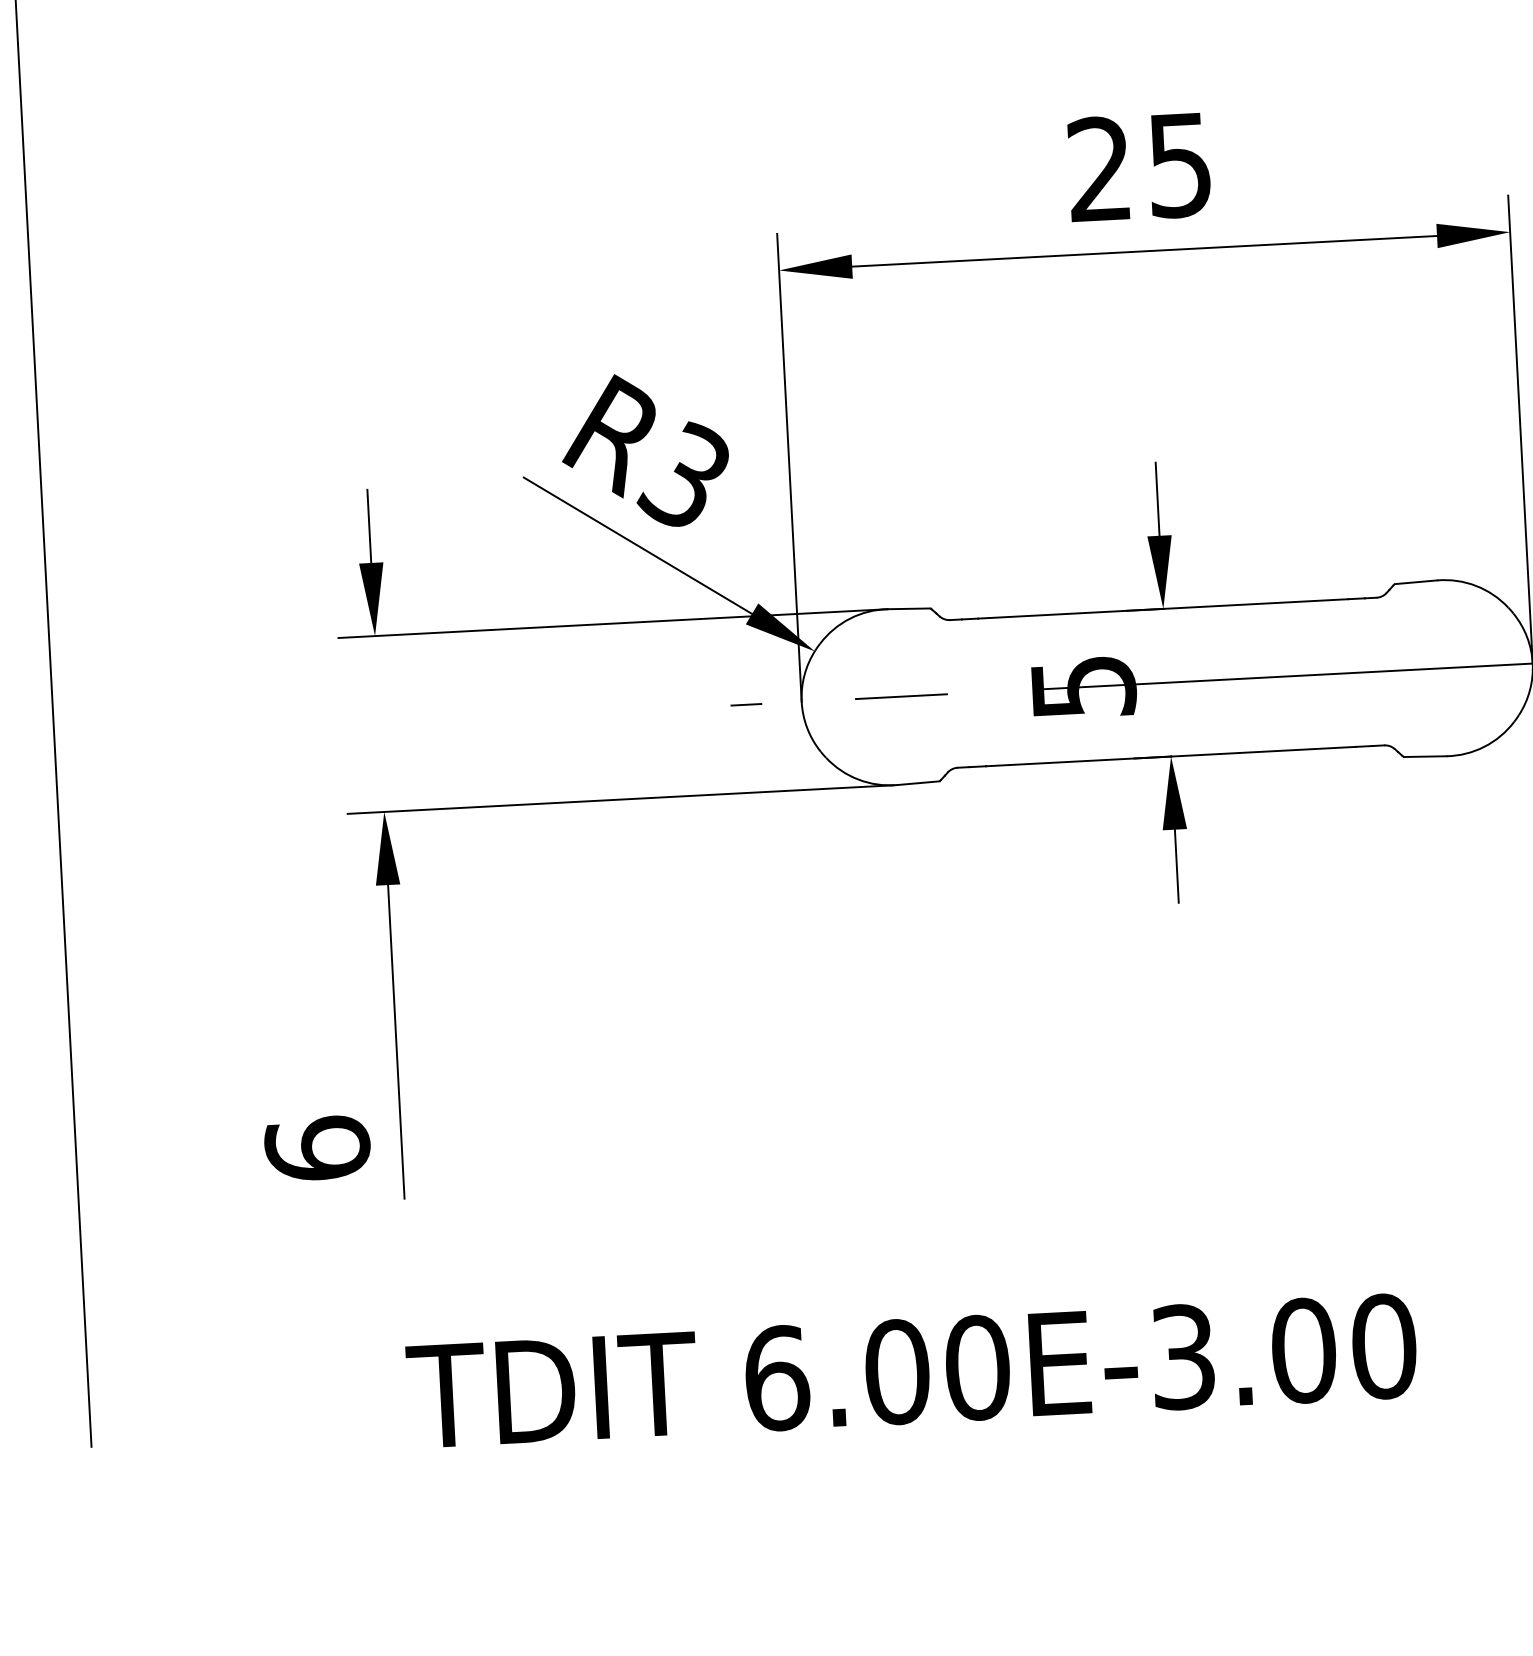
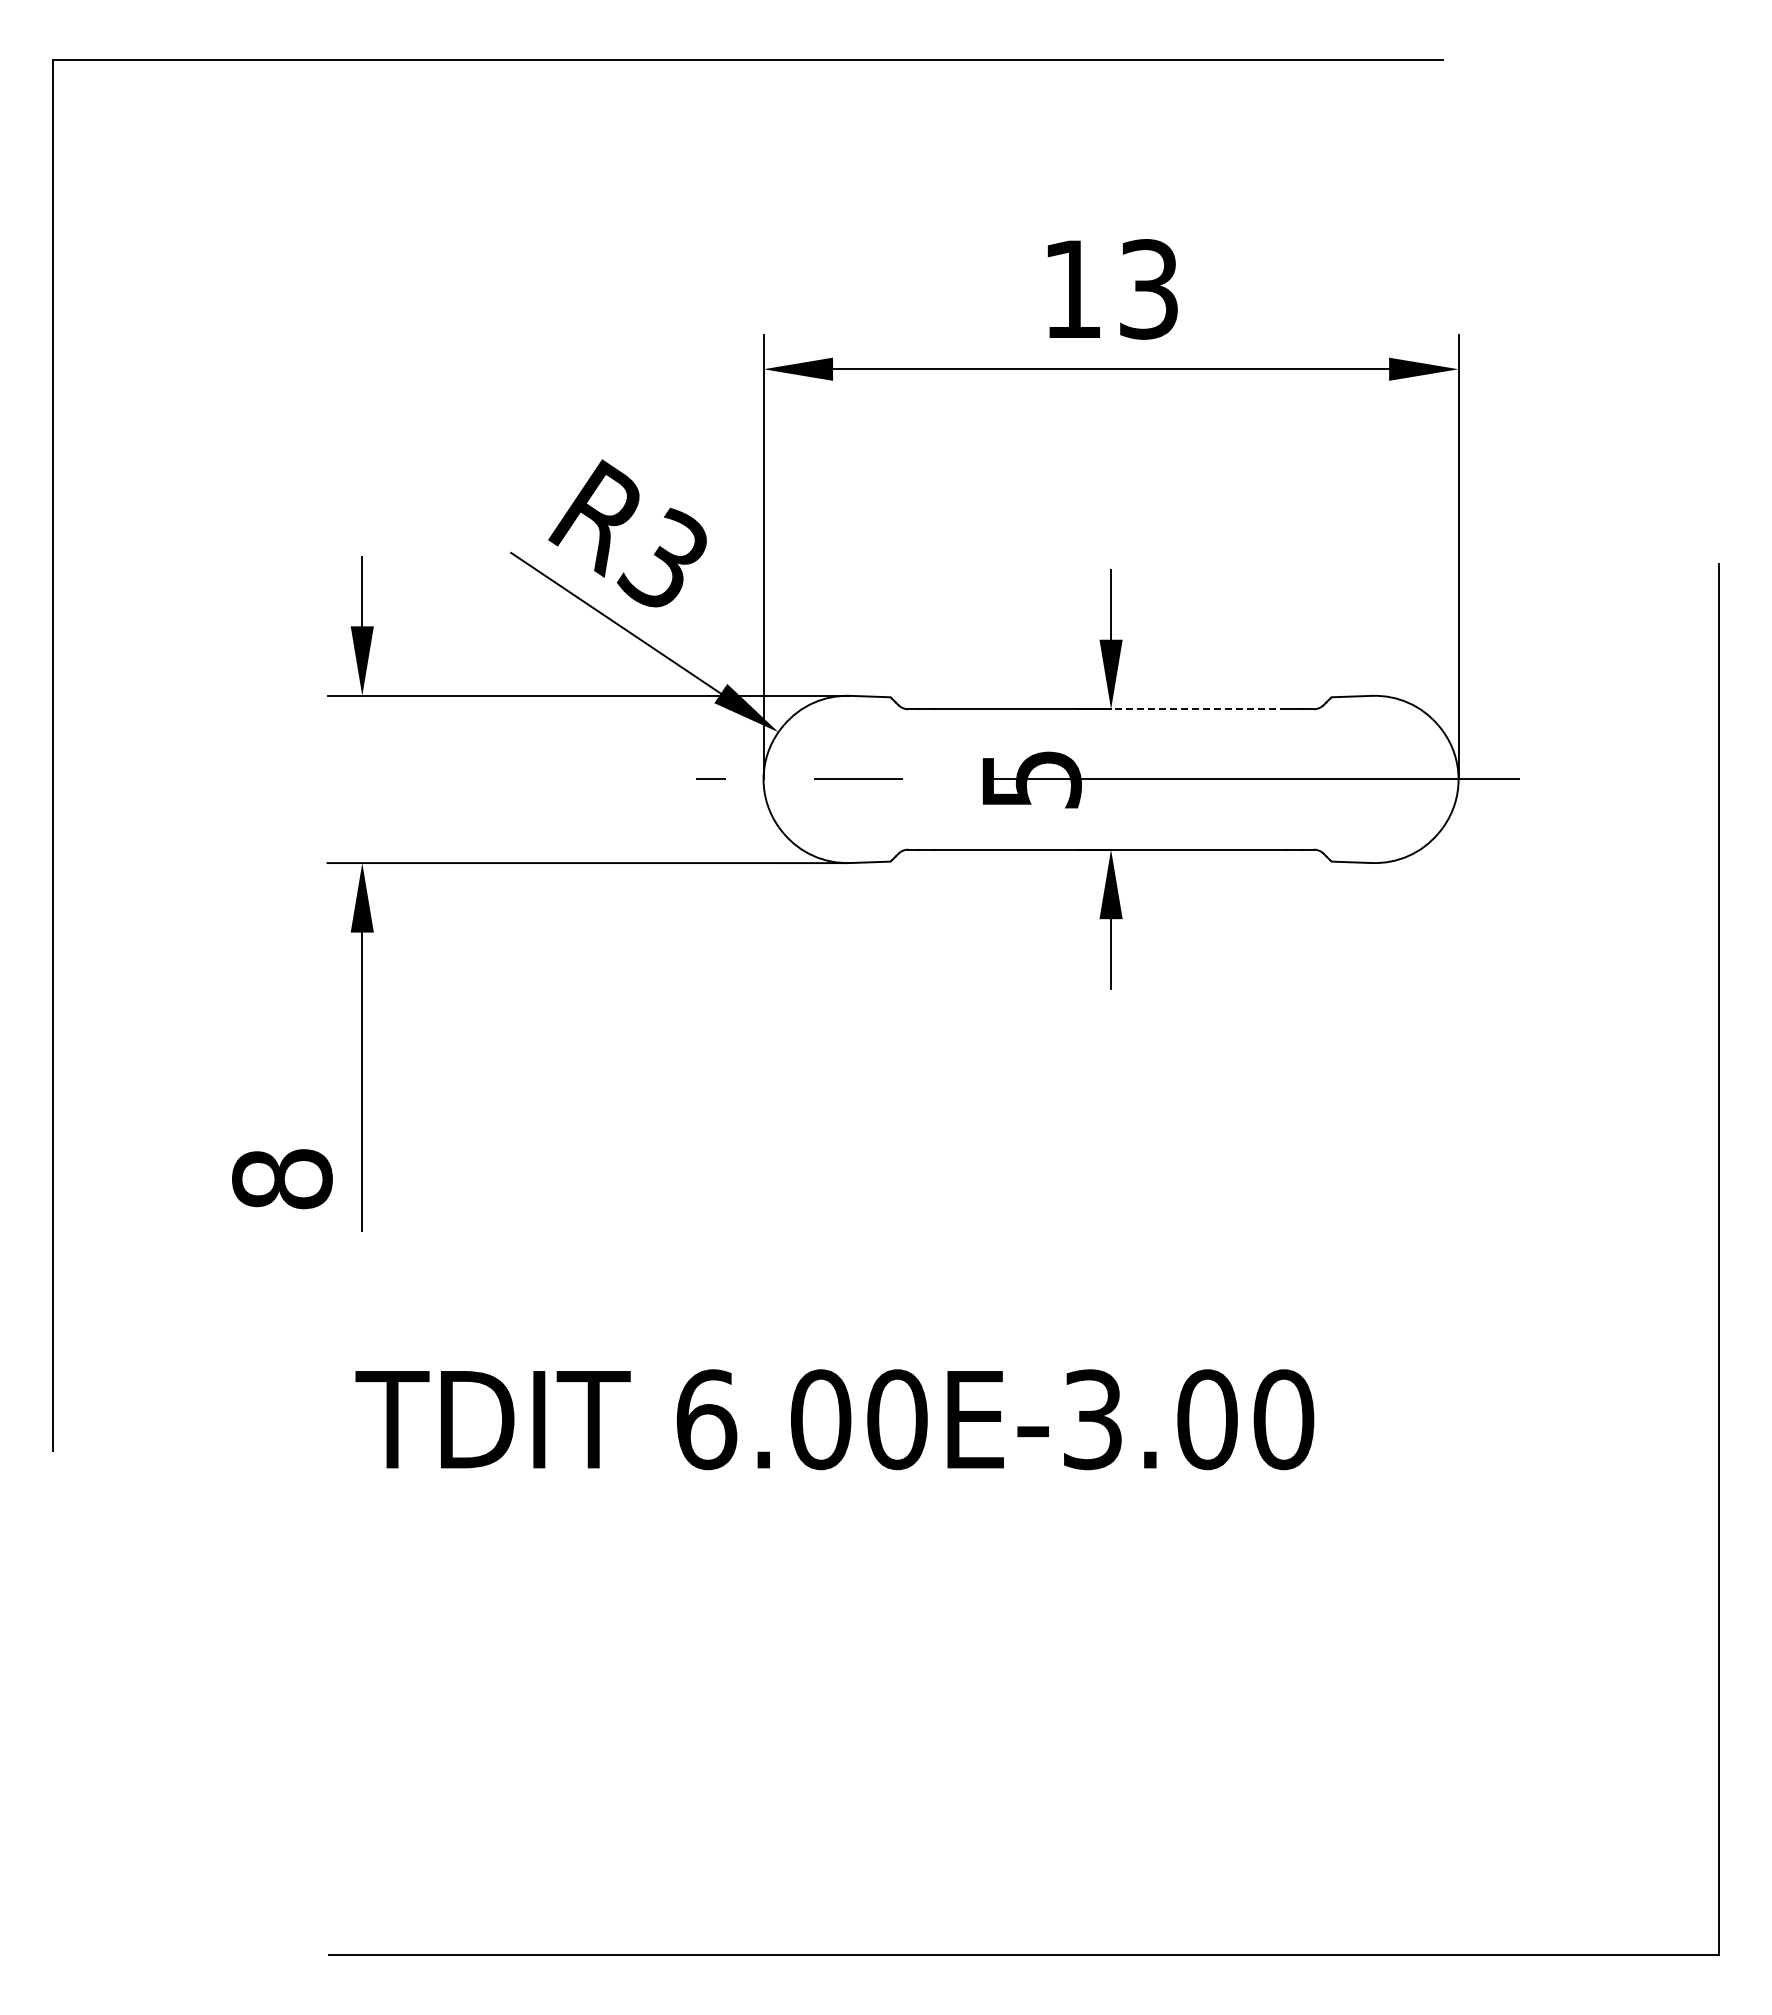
text: (1139, 167) -> (1110, 289), 25 -> 13
line: (1256, 604) -> (1199, 709), solid -> dashed
text: (317, 1148) -> (282, 1178), 6 -> 8

